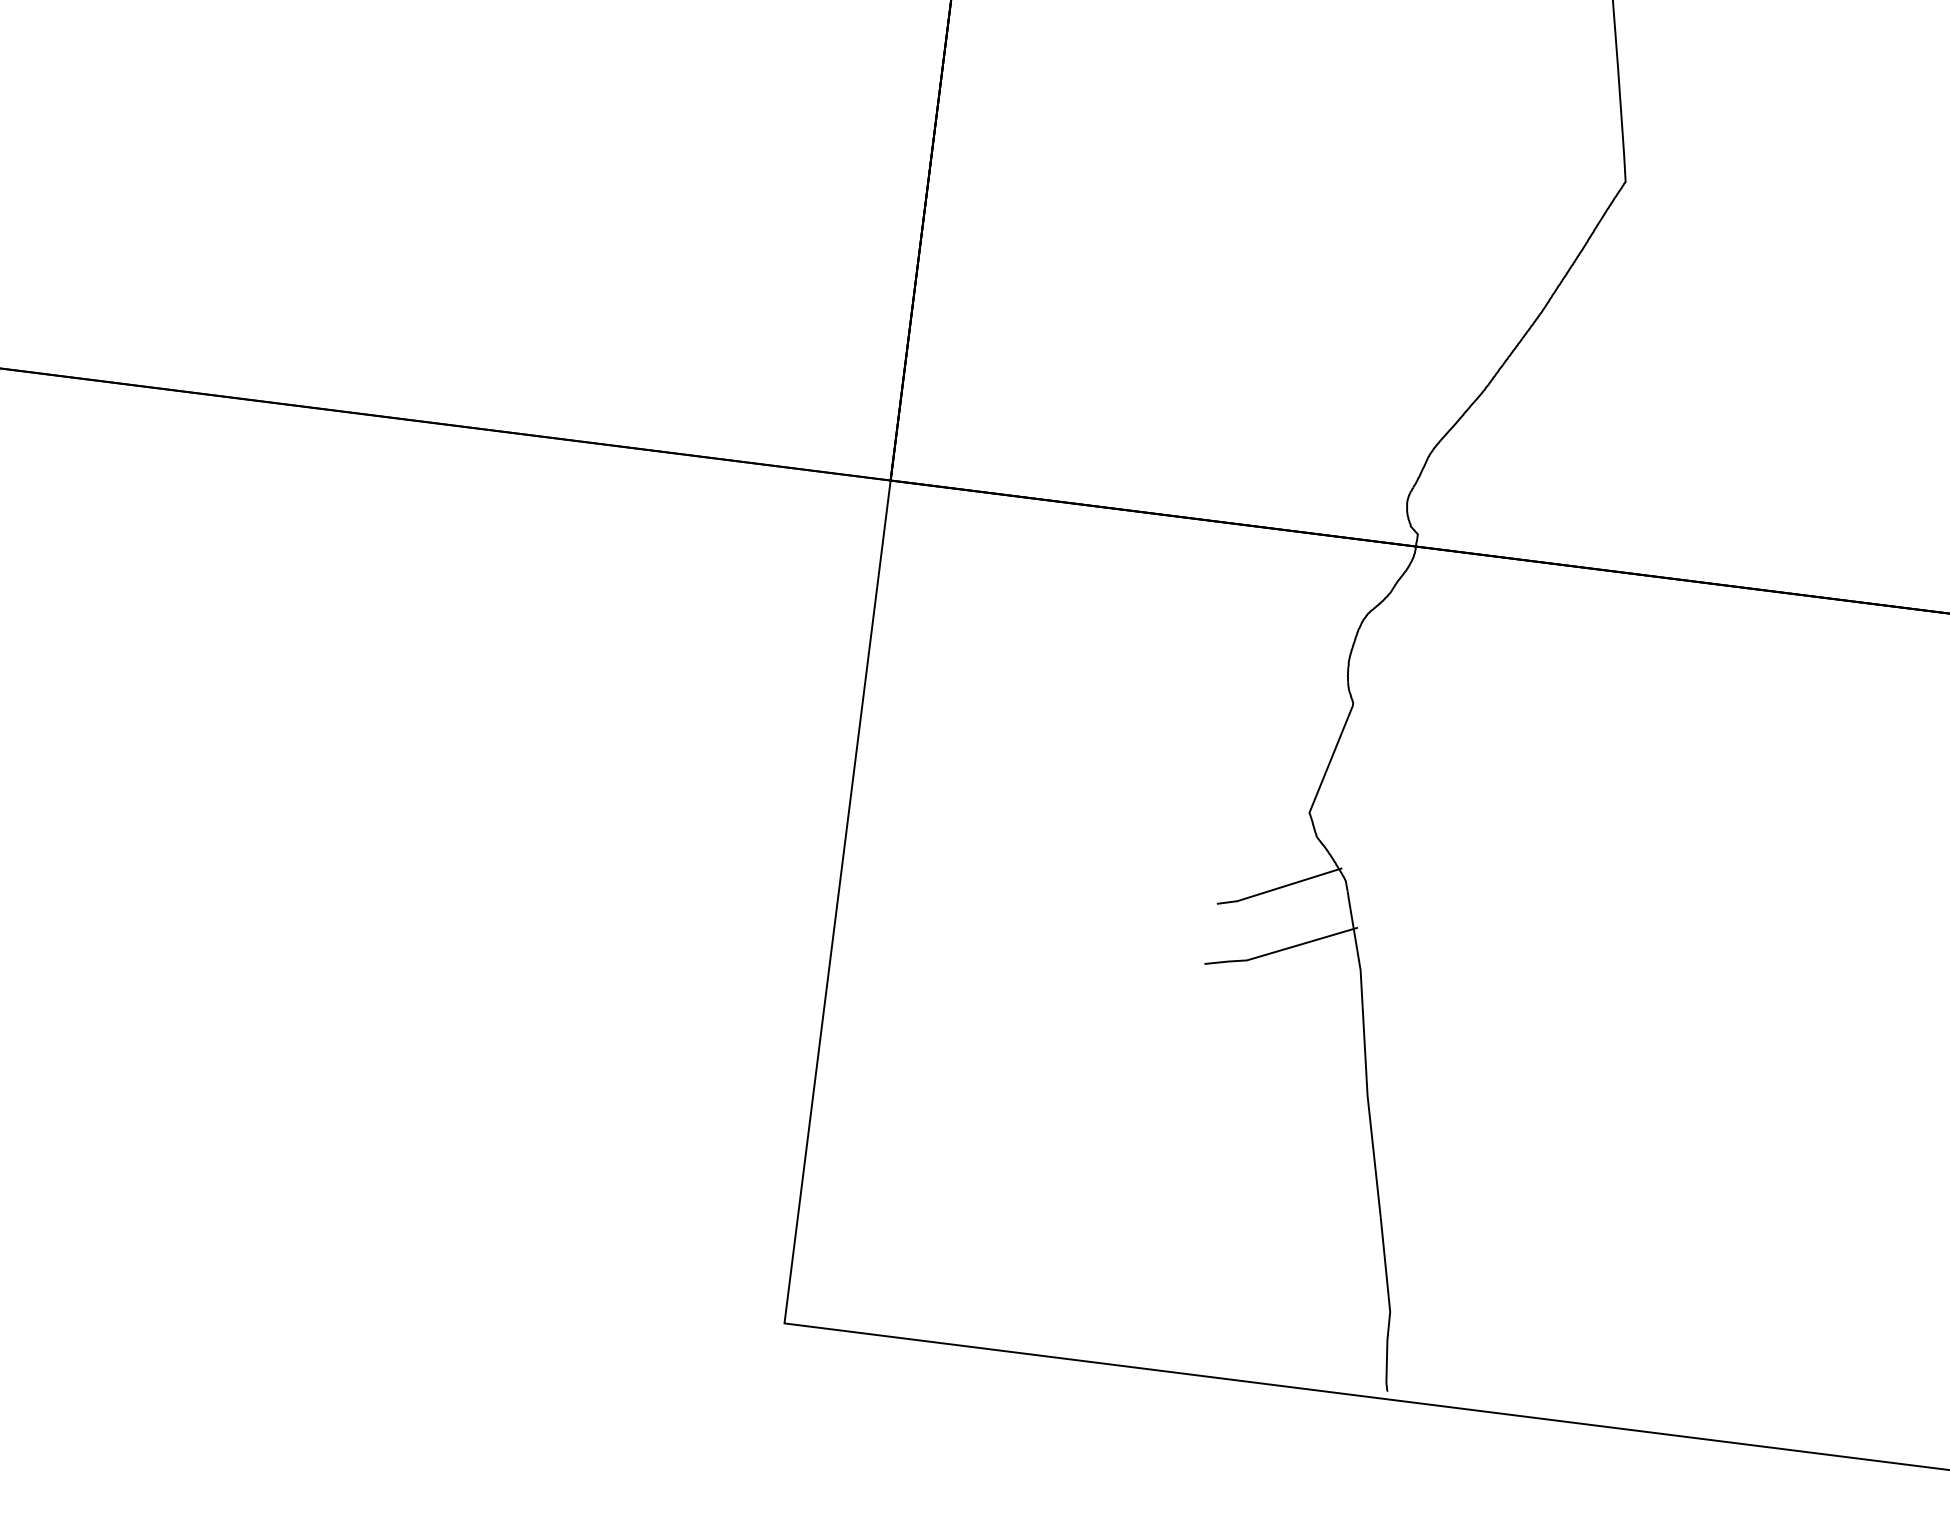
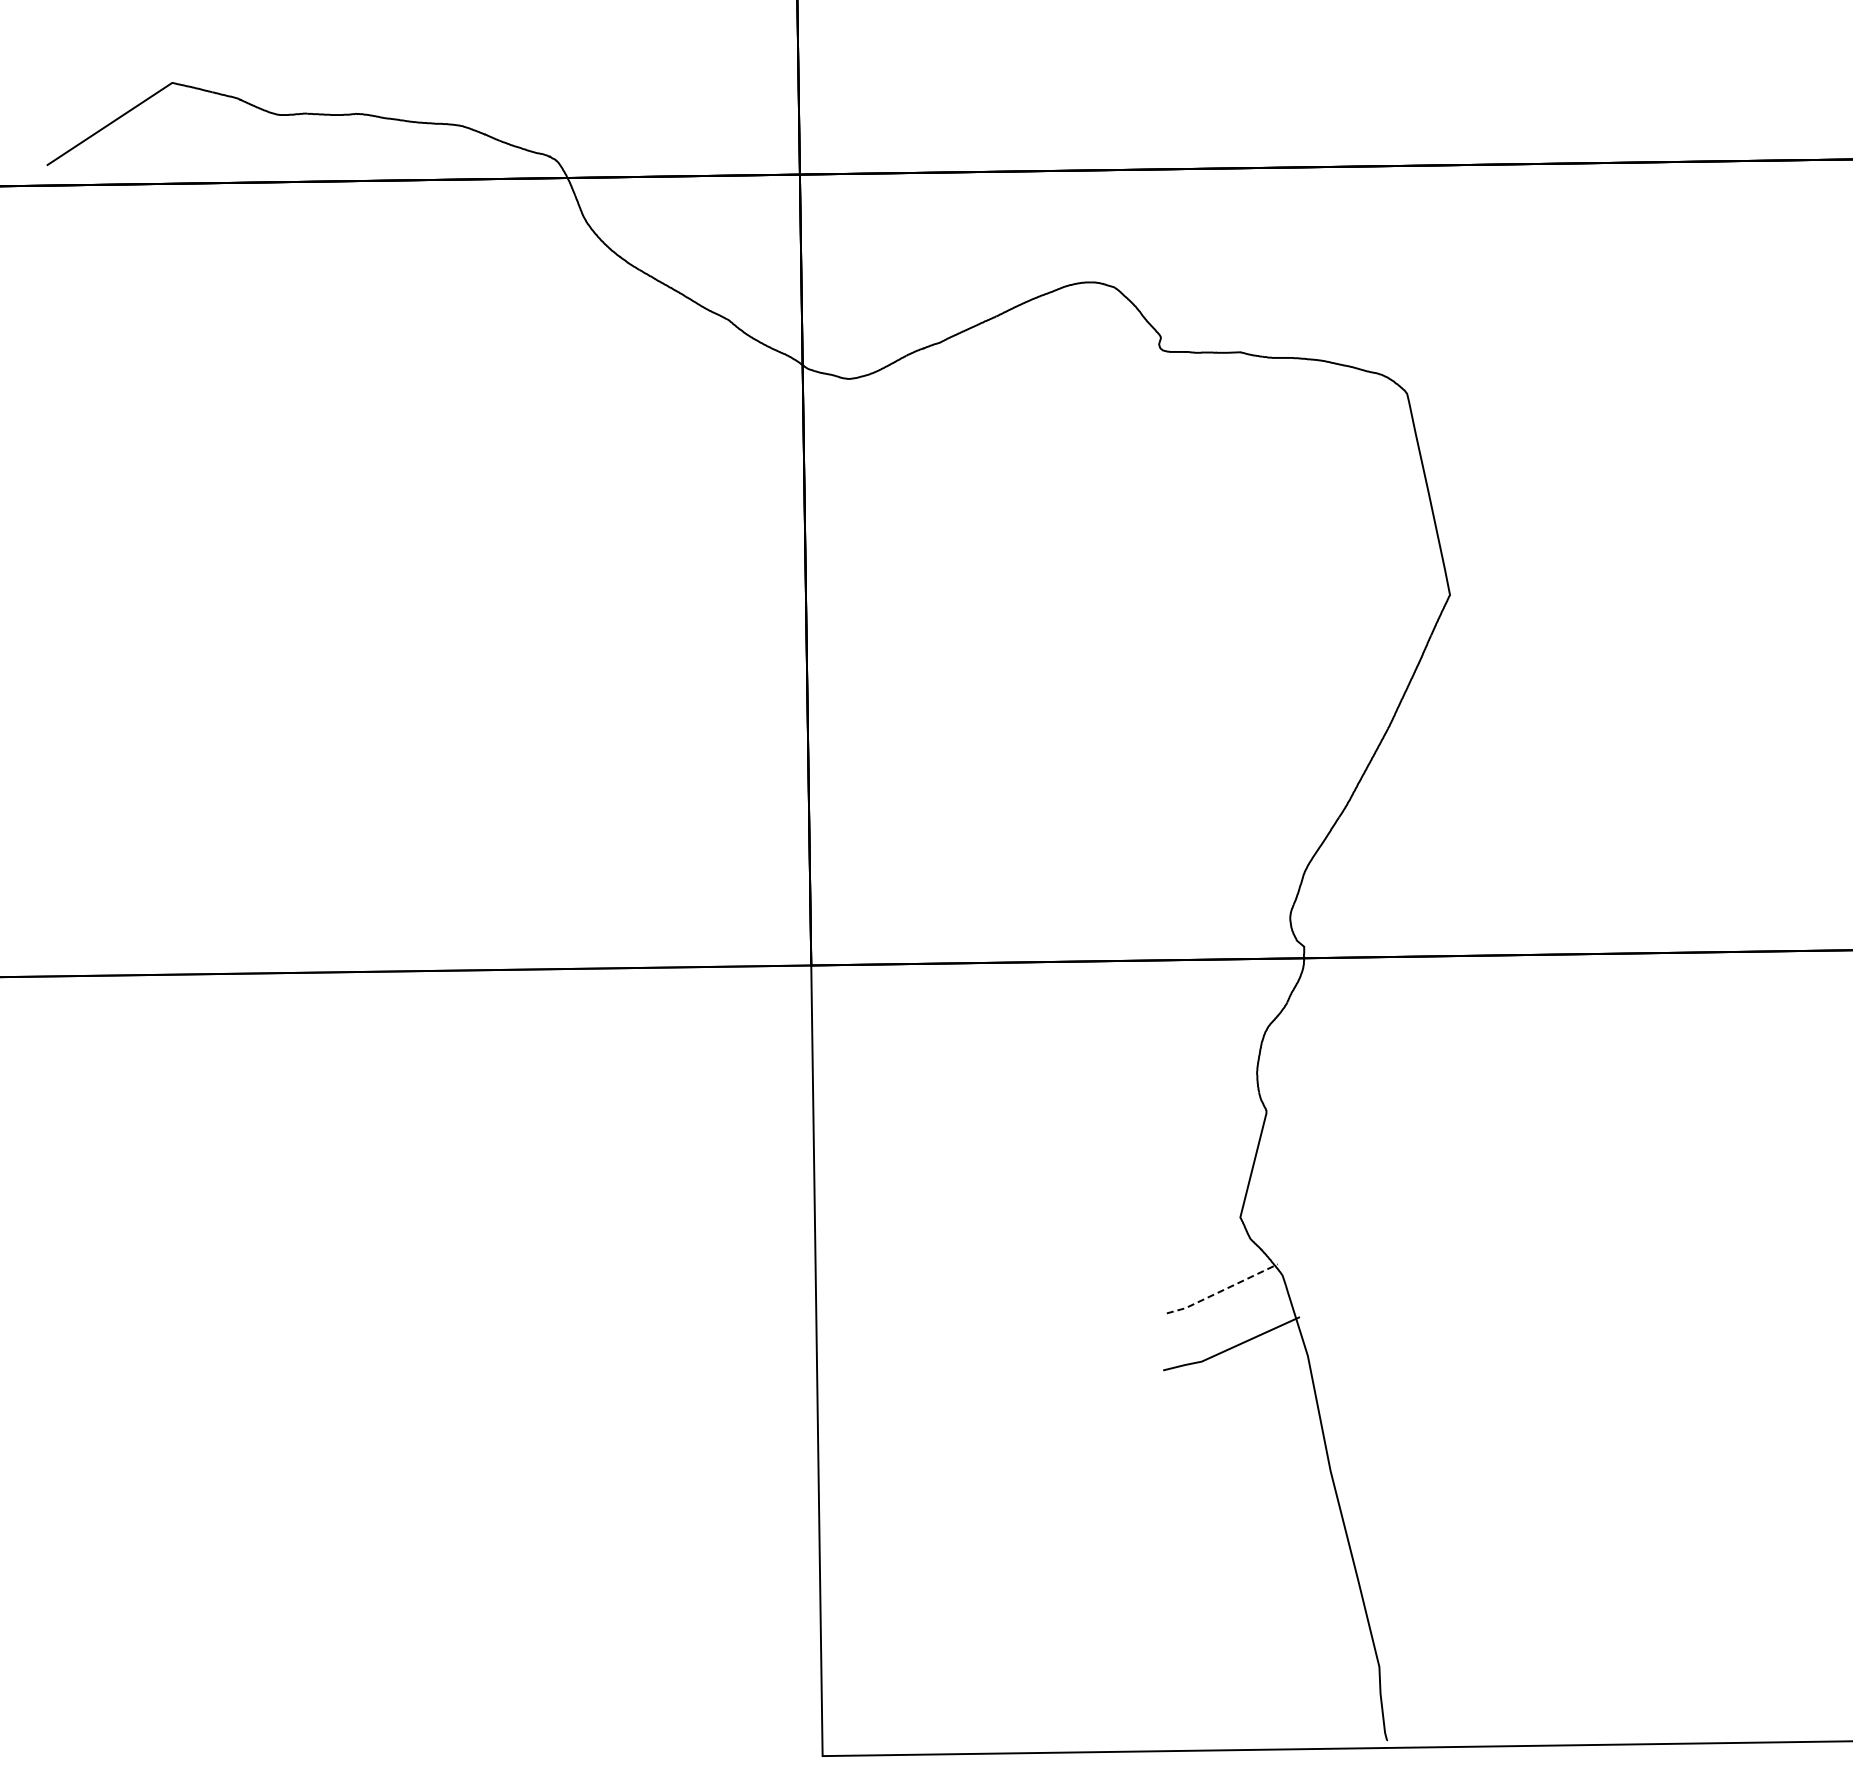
line: (1279, 887) -> (1222, 1290), solid -> dashed

